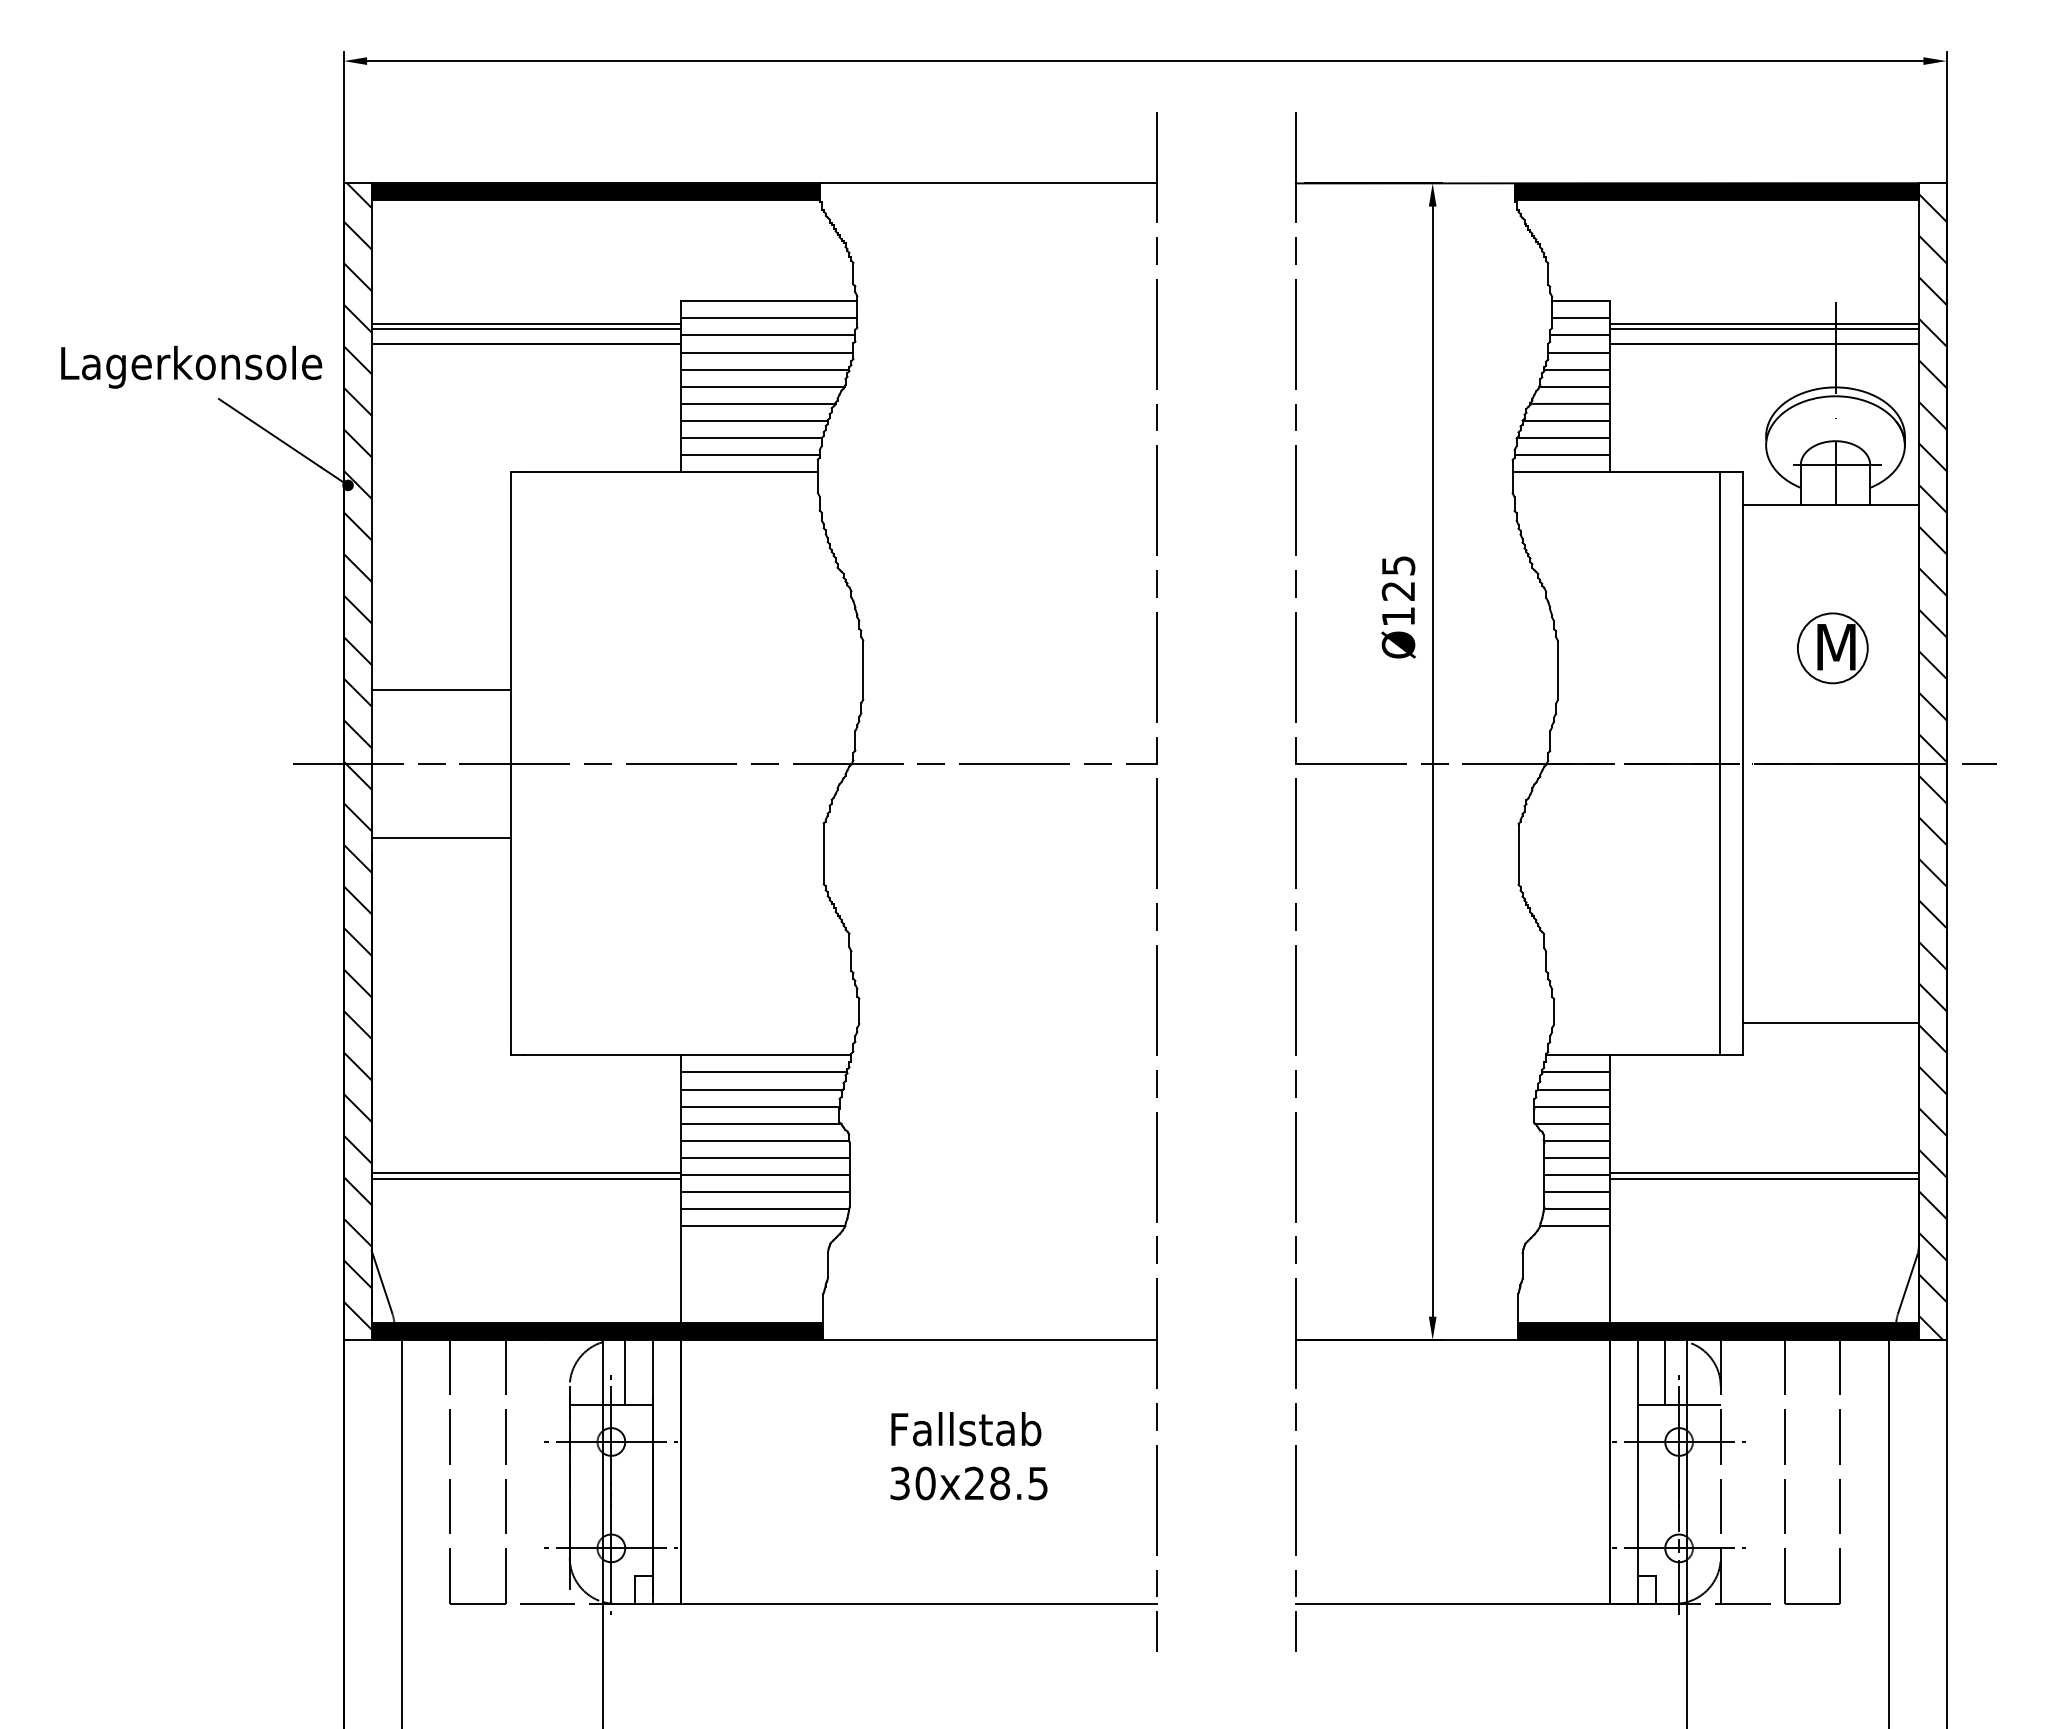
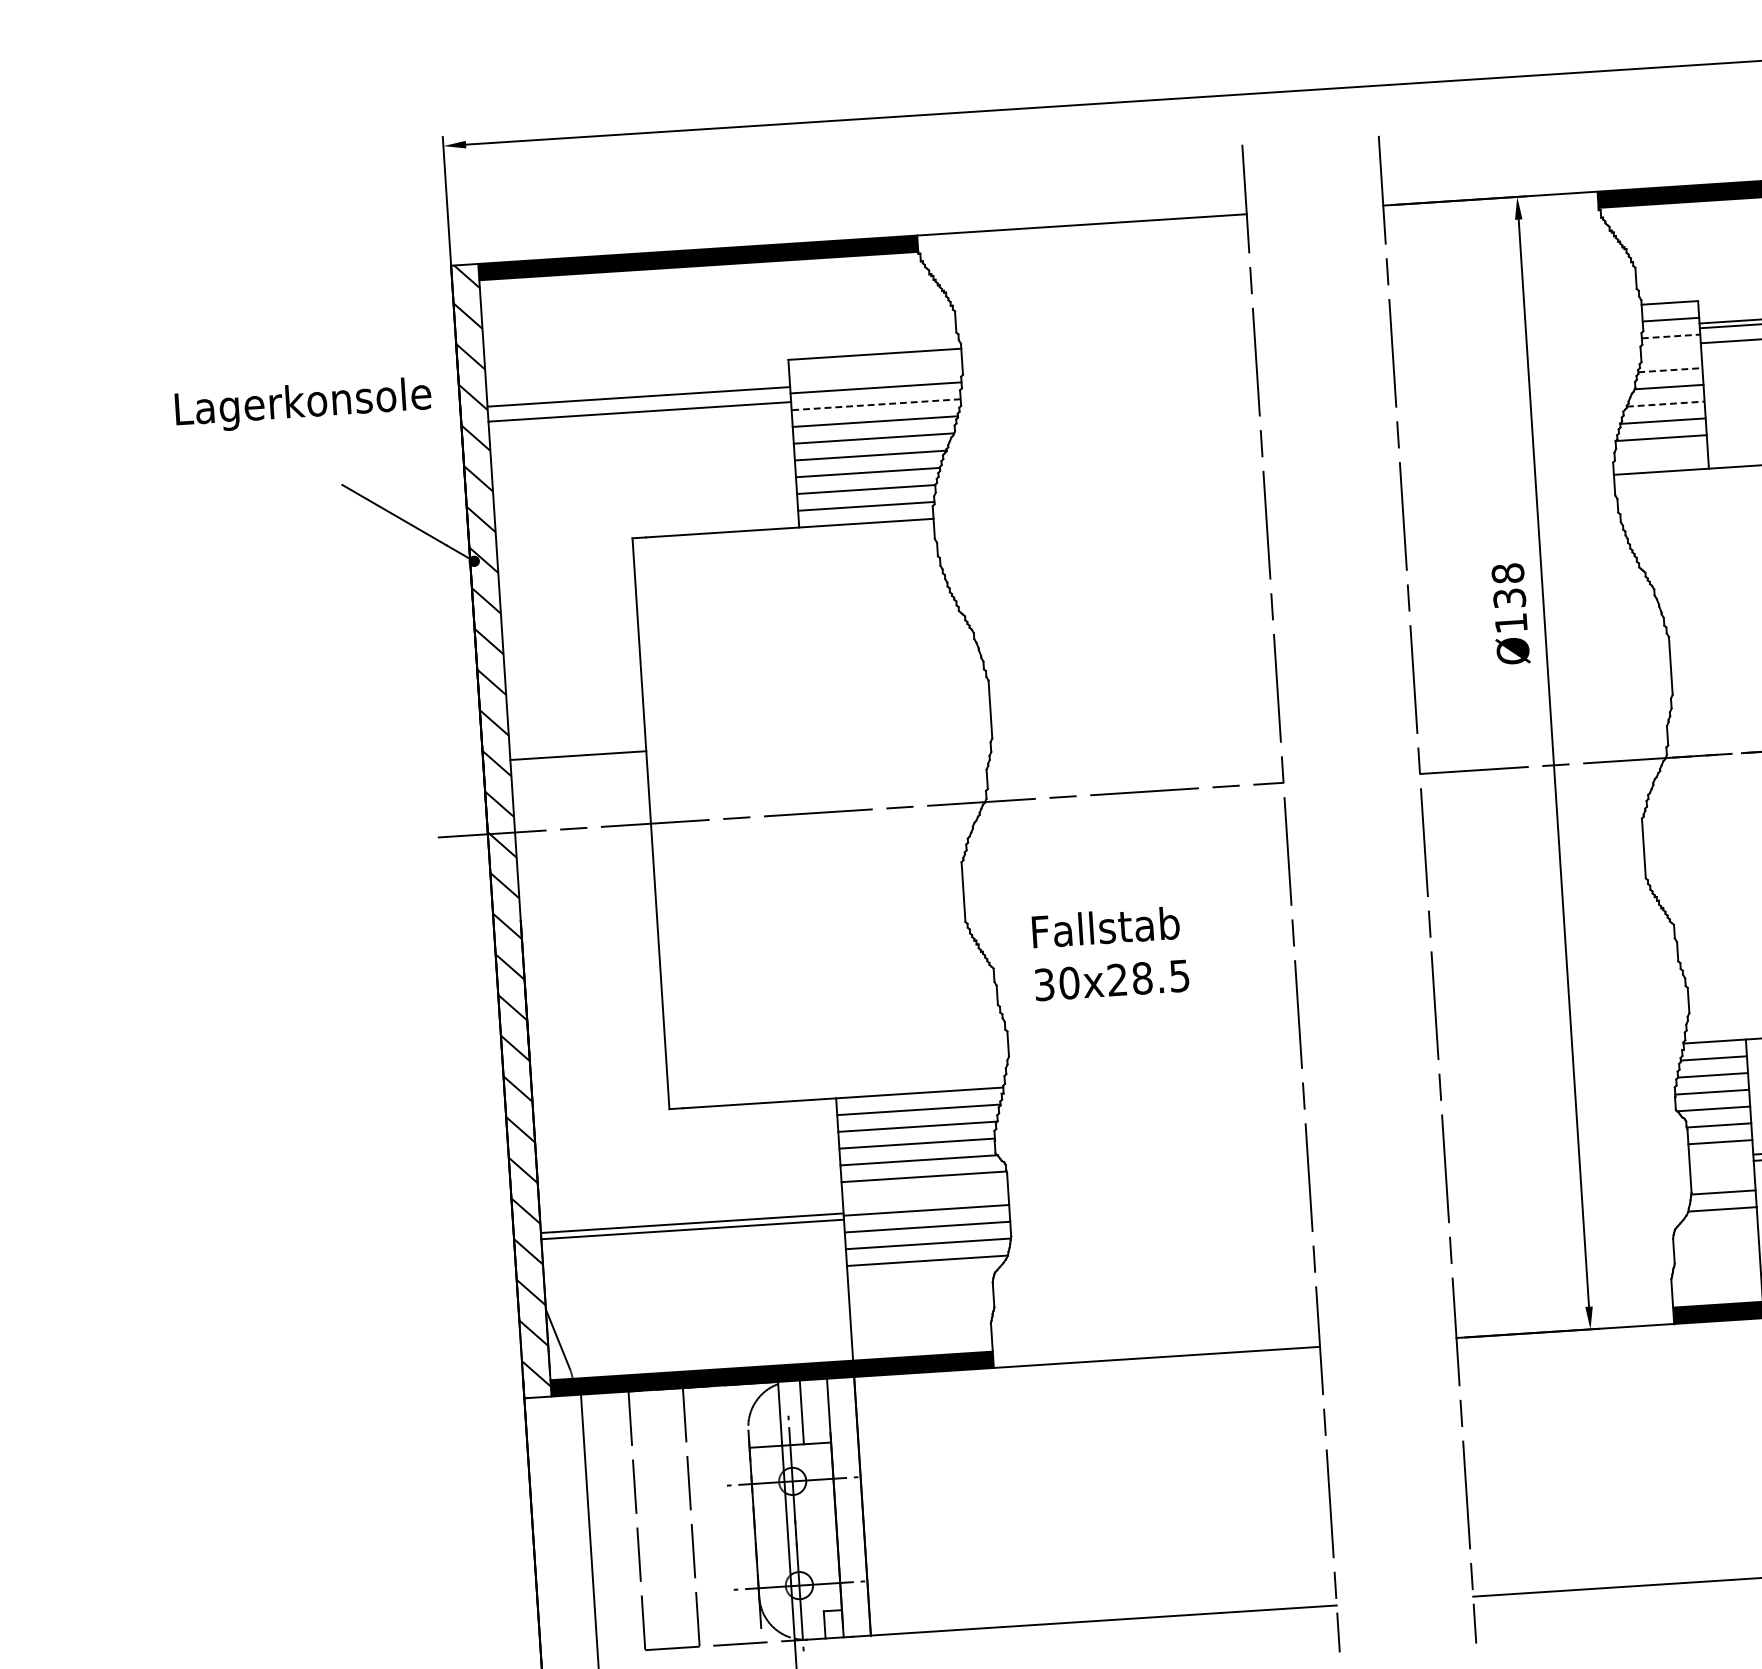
line: (768, 318) -> (875, 371), removed
line: (525, 324) -> (637, 392), removed
line: (1579, 335) -> (1670, 336), solid -> dashed
line: (766, 352) -> (875, 404), solid -> dashed
line: (1578, 352) -> (1670, 353), removed
text: (191, 366) -> (303, 404), moved
line: (1576, 369) -> (1669, 370), solid -> dashed
line: (1570, 403) -> (1666, 403), solid -> dashed
line: (1561, 455) -> (1660, 455), removed
text: (1398, 577) -> (1508, 585), Ø125 -> Ø138
line: (440, 837) -> (587, 900), removed
line: (764, 1158) -> (924, 1194), removed
line: (1576, 1175) -> (1720, 1159), removed
line: (1576, 1192) -> (1721, 1175), removed
text: (968, 1456) -> (1109, 954), moved

